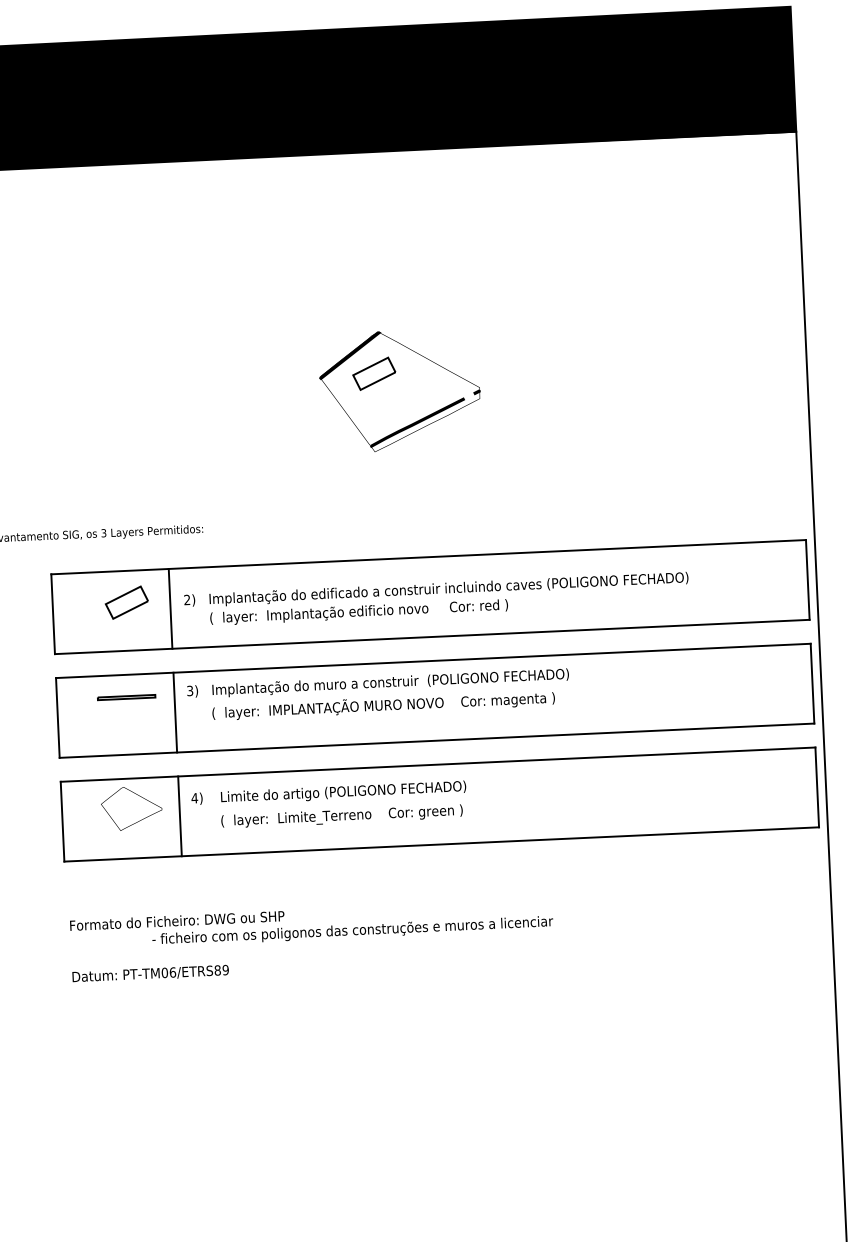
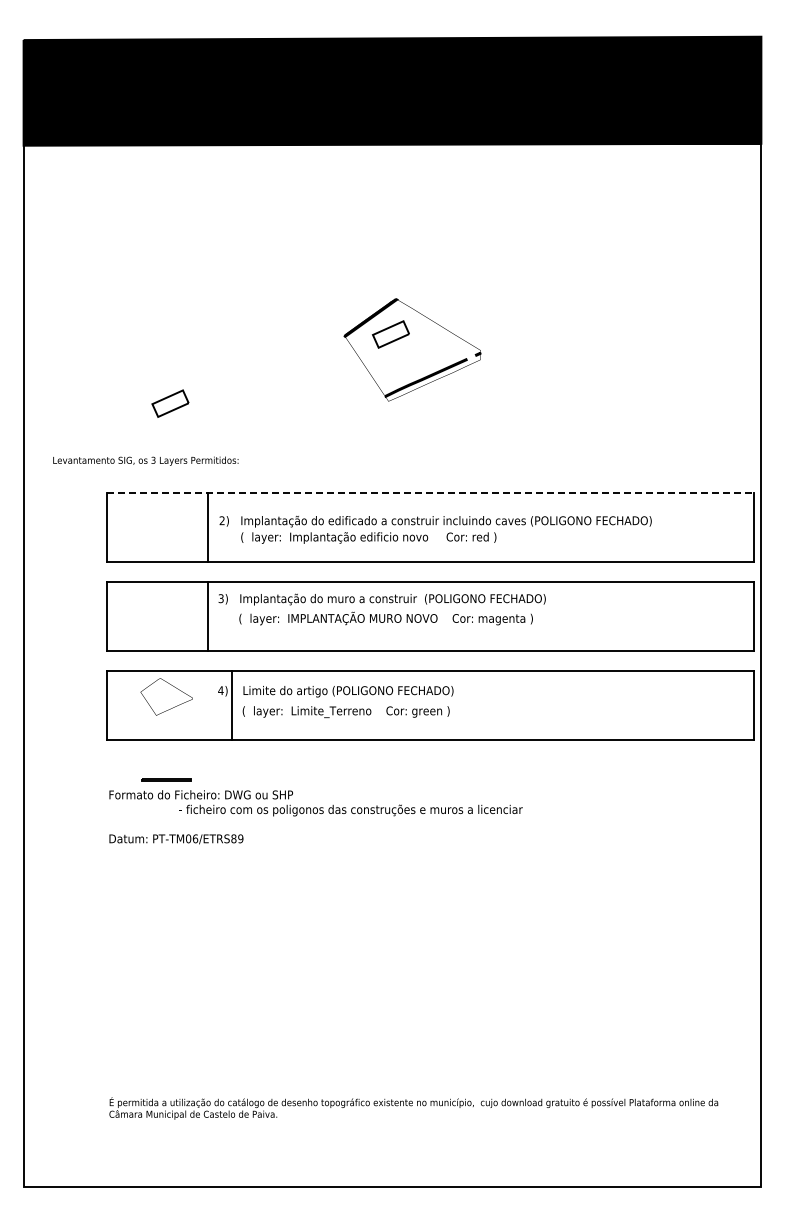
line: (428, 557) -> (430, 493), solid -> dashed
part: (126, 602) -> (170, 403), moved
line: (126, 697) -> (166, 779), moved
line: (179, 816) -> (231, 705), moved

